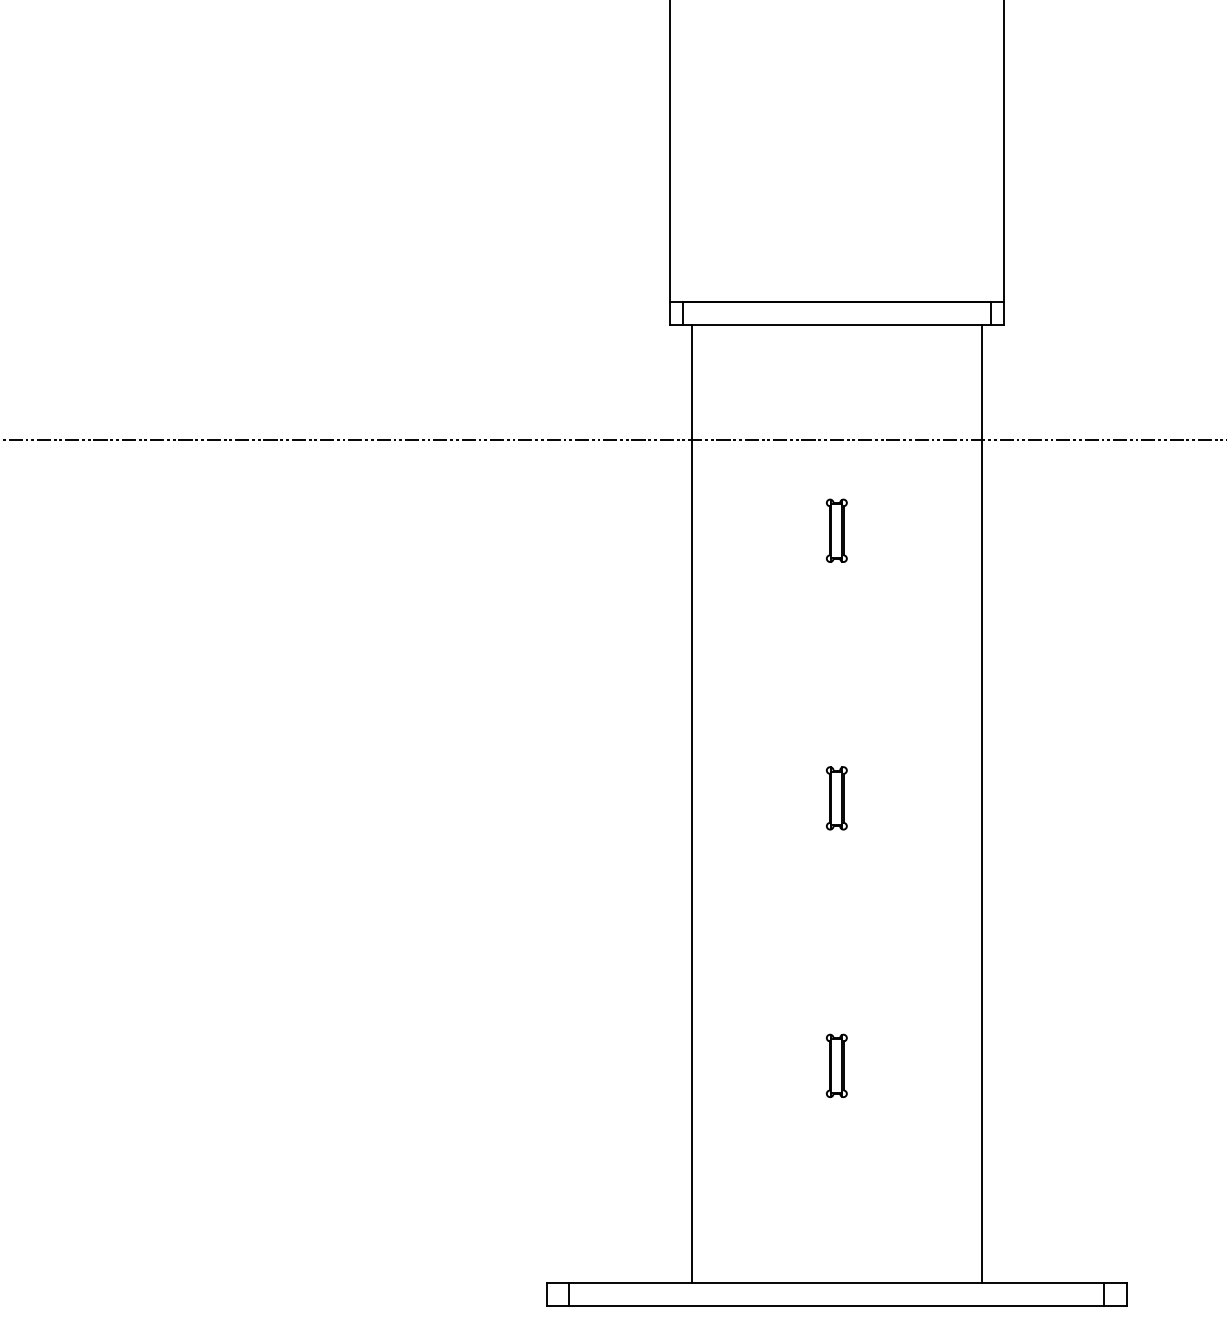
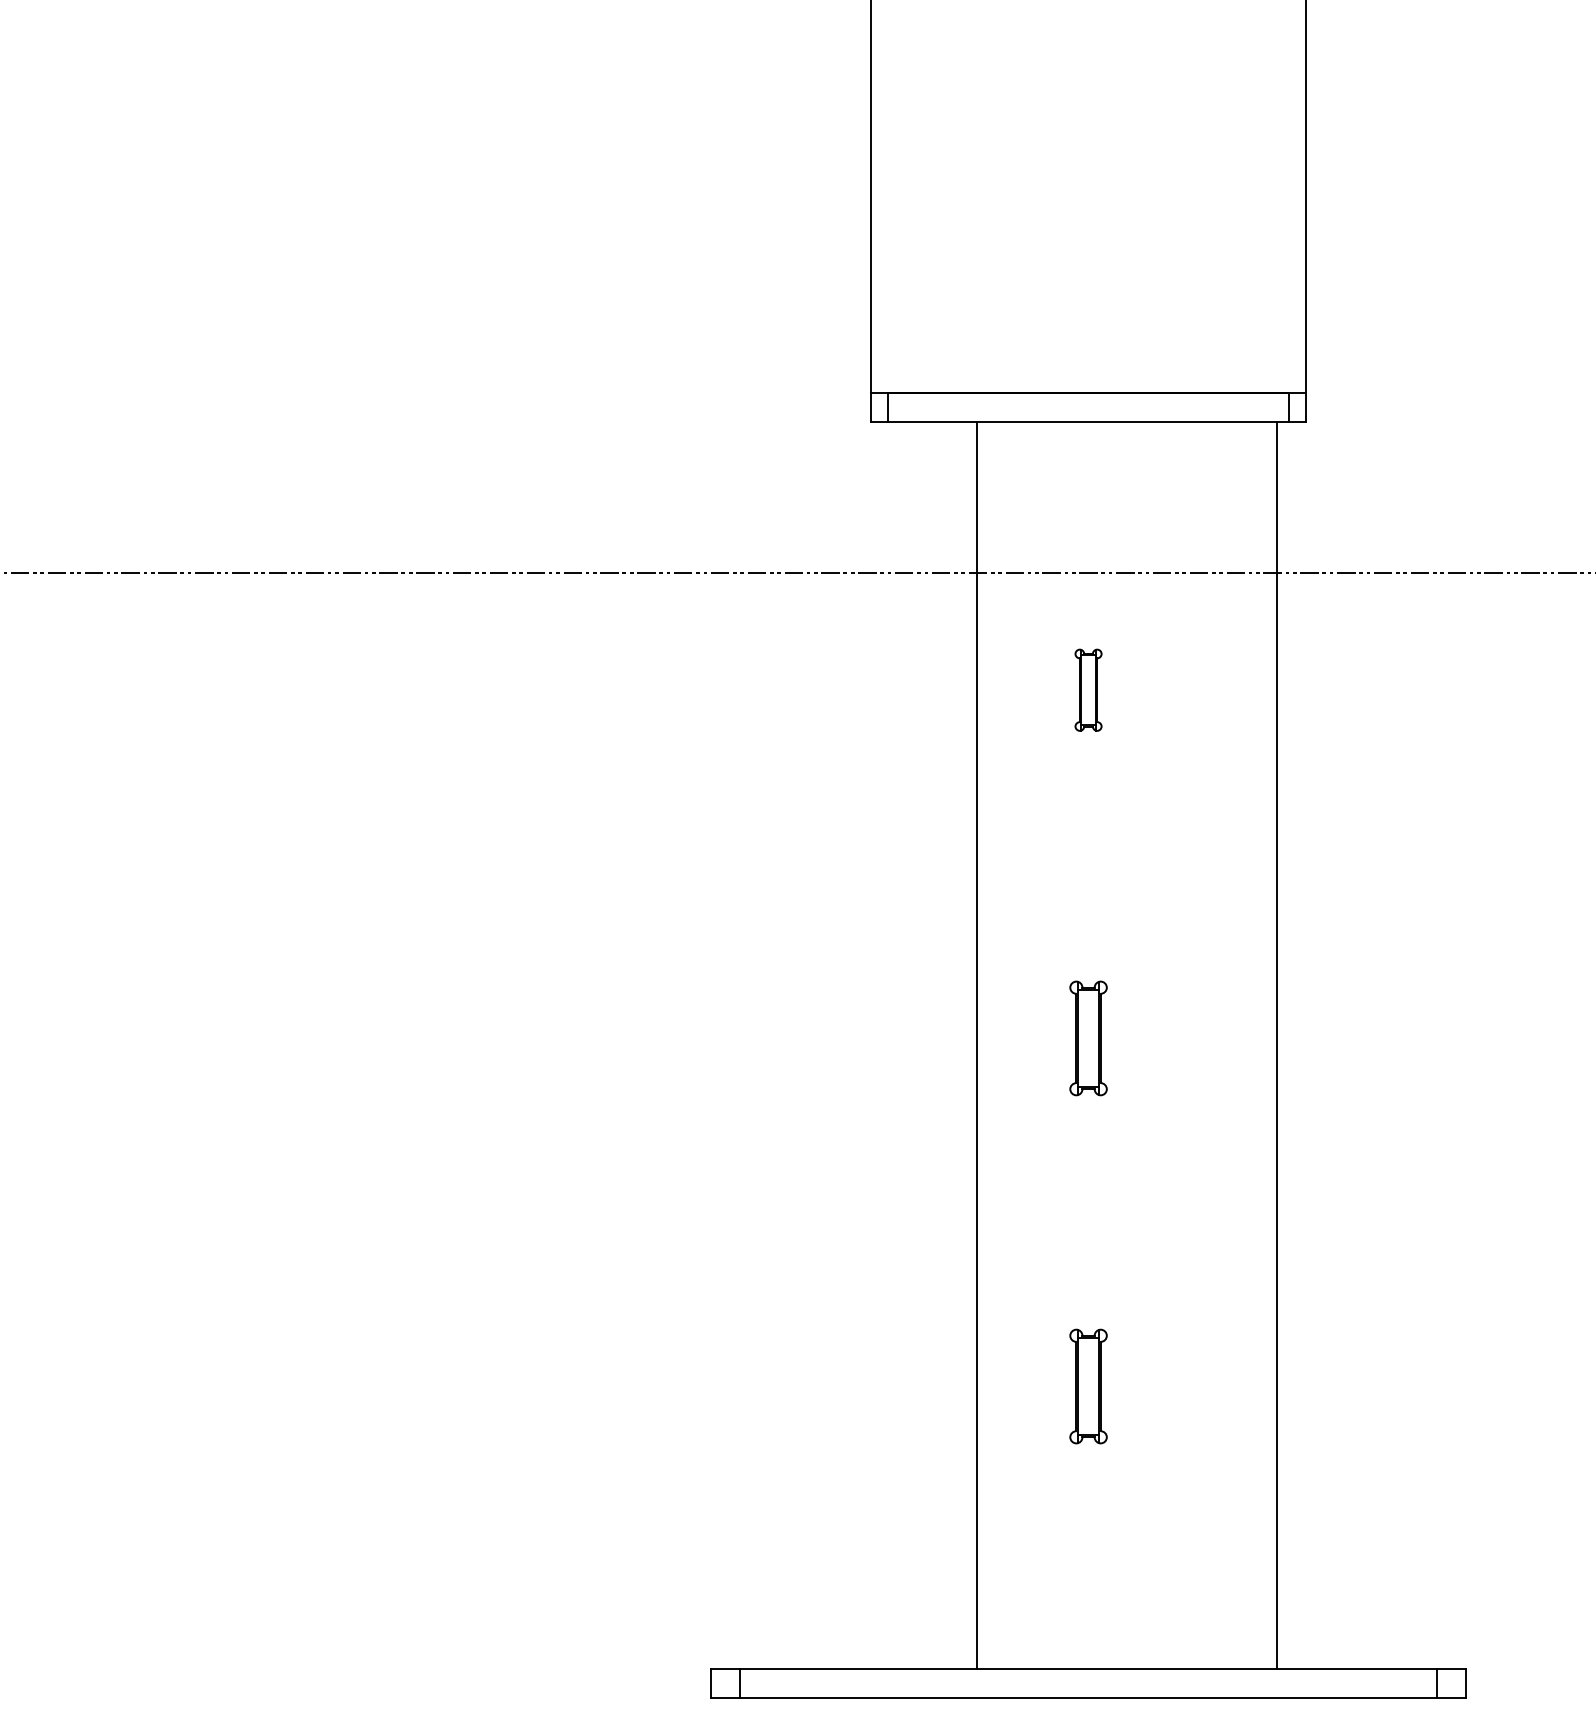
part: (836, 797) -> (1088, 1037), size x1.4
line: (692, 803) -> (977, 1045), moved
part: (836, 1065) -> (1088, 1385), size x1.4

